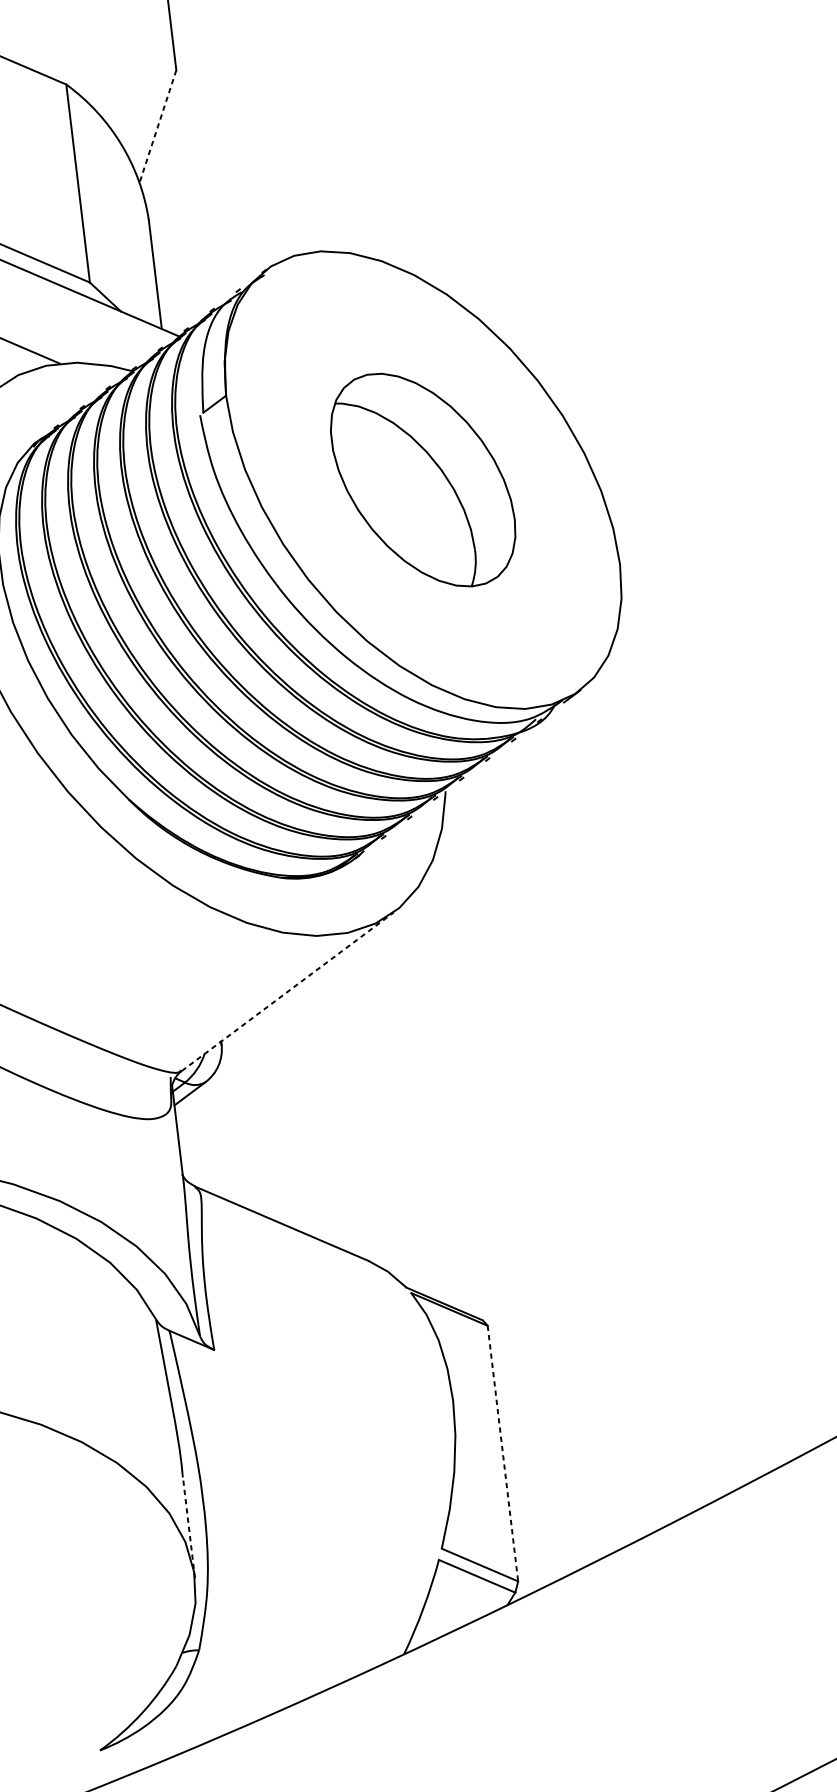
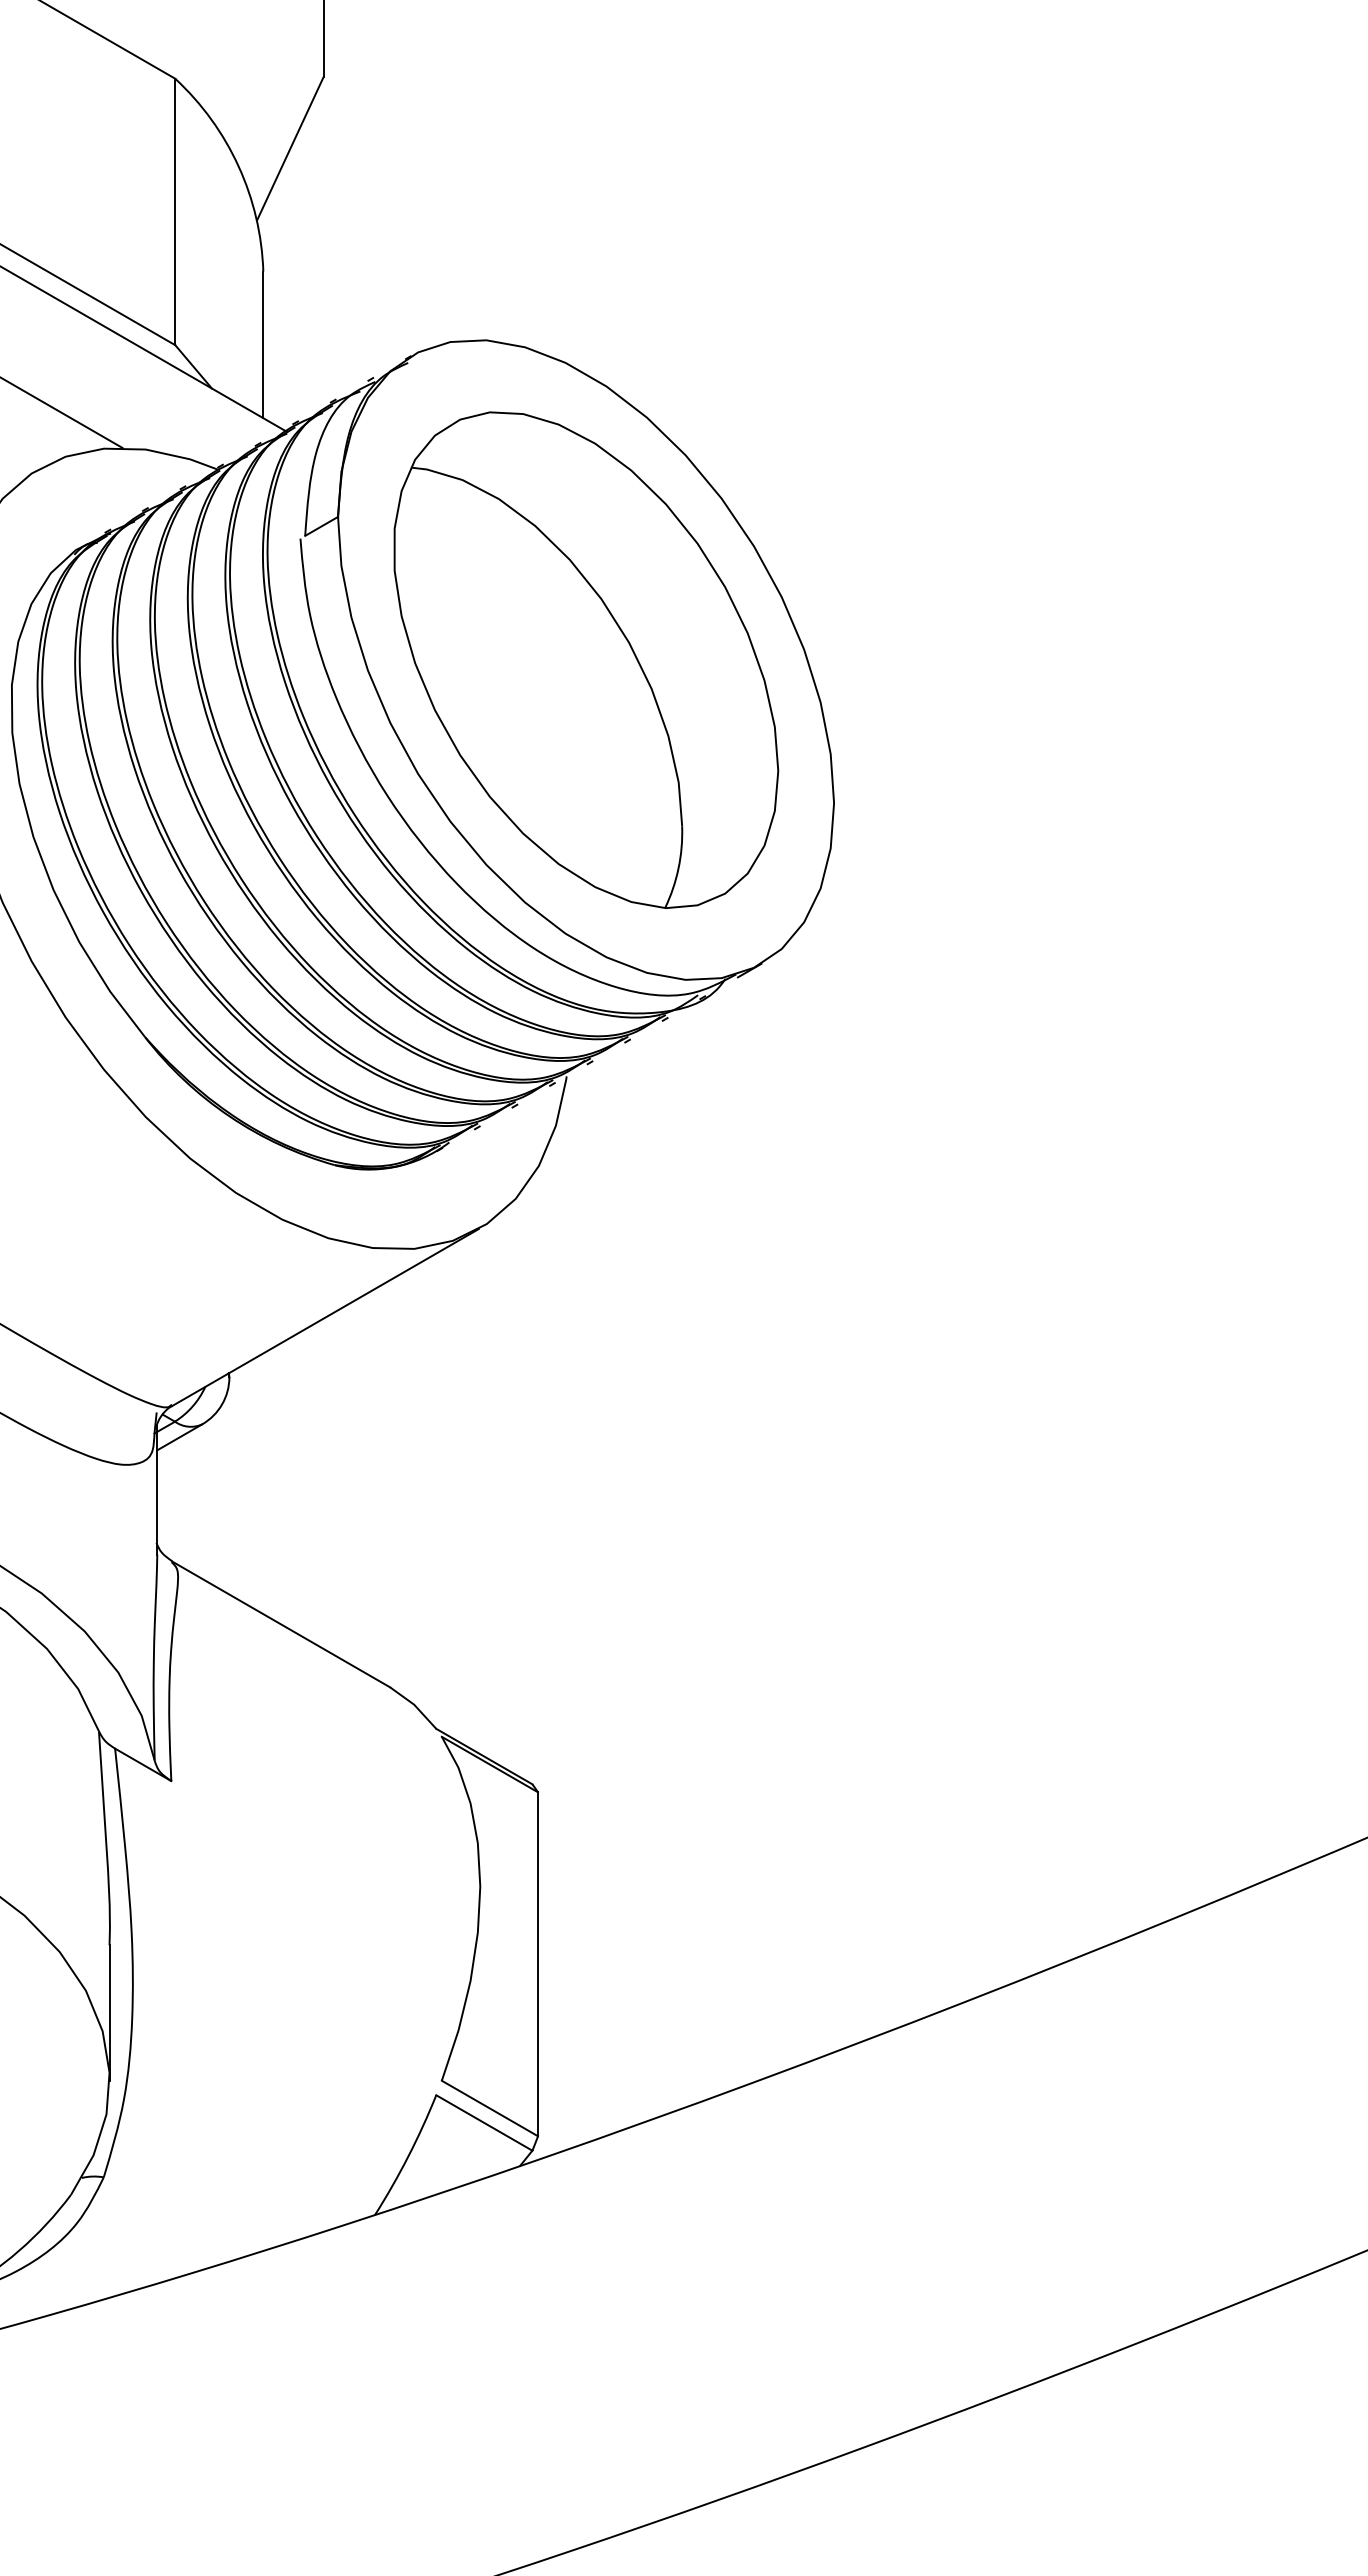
line: (158, 126) -> (290, 148), dashed -> solid
part: (423, 479) -> (586, 659), size x1.67
line: (287, 991) -> (325, 1317), dashed -> solid
line: (502, 1453) -> (537, 1964), dashed -> solid
line: (188, 1528) -> (109, 2013), dashed -> solid

